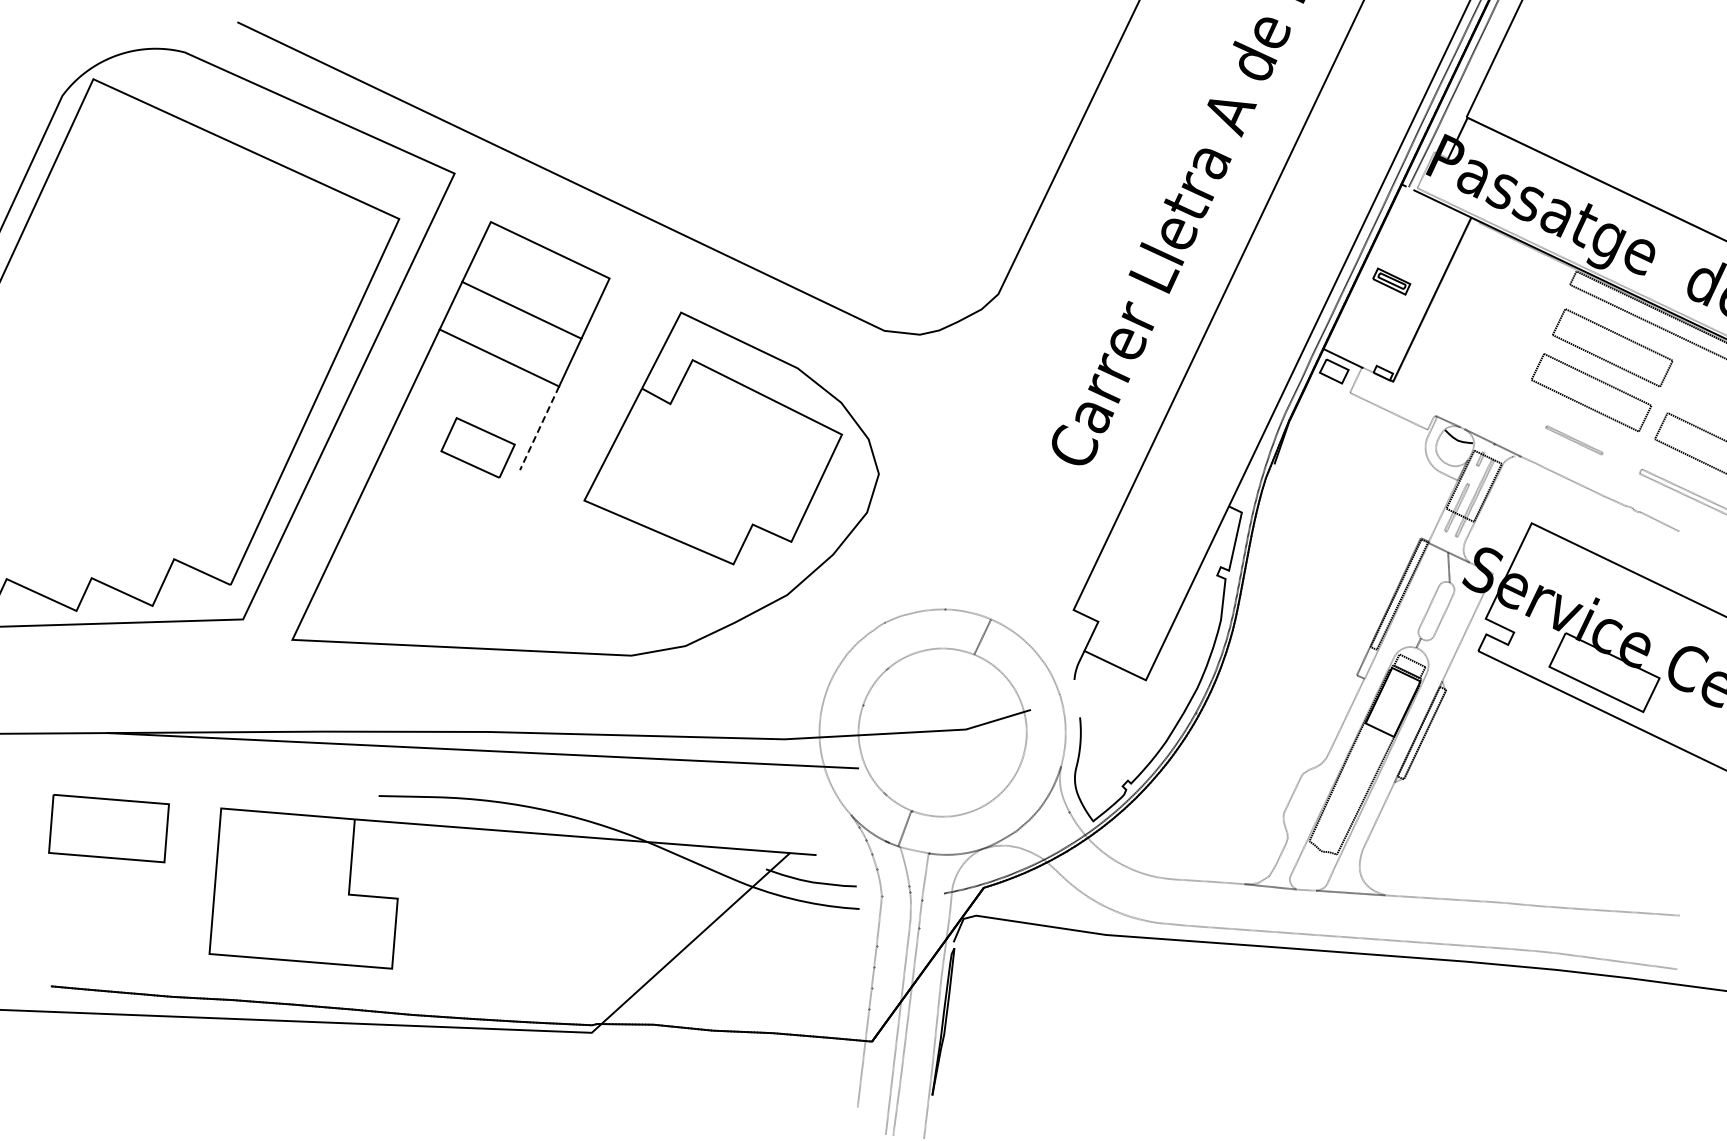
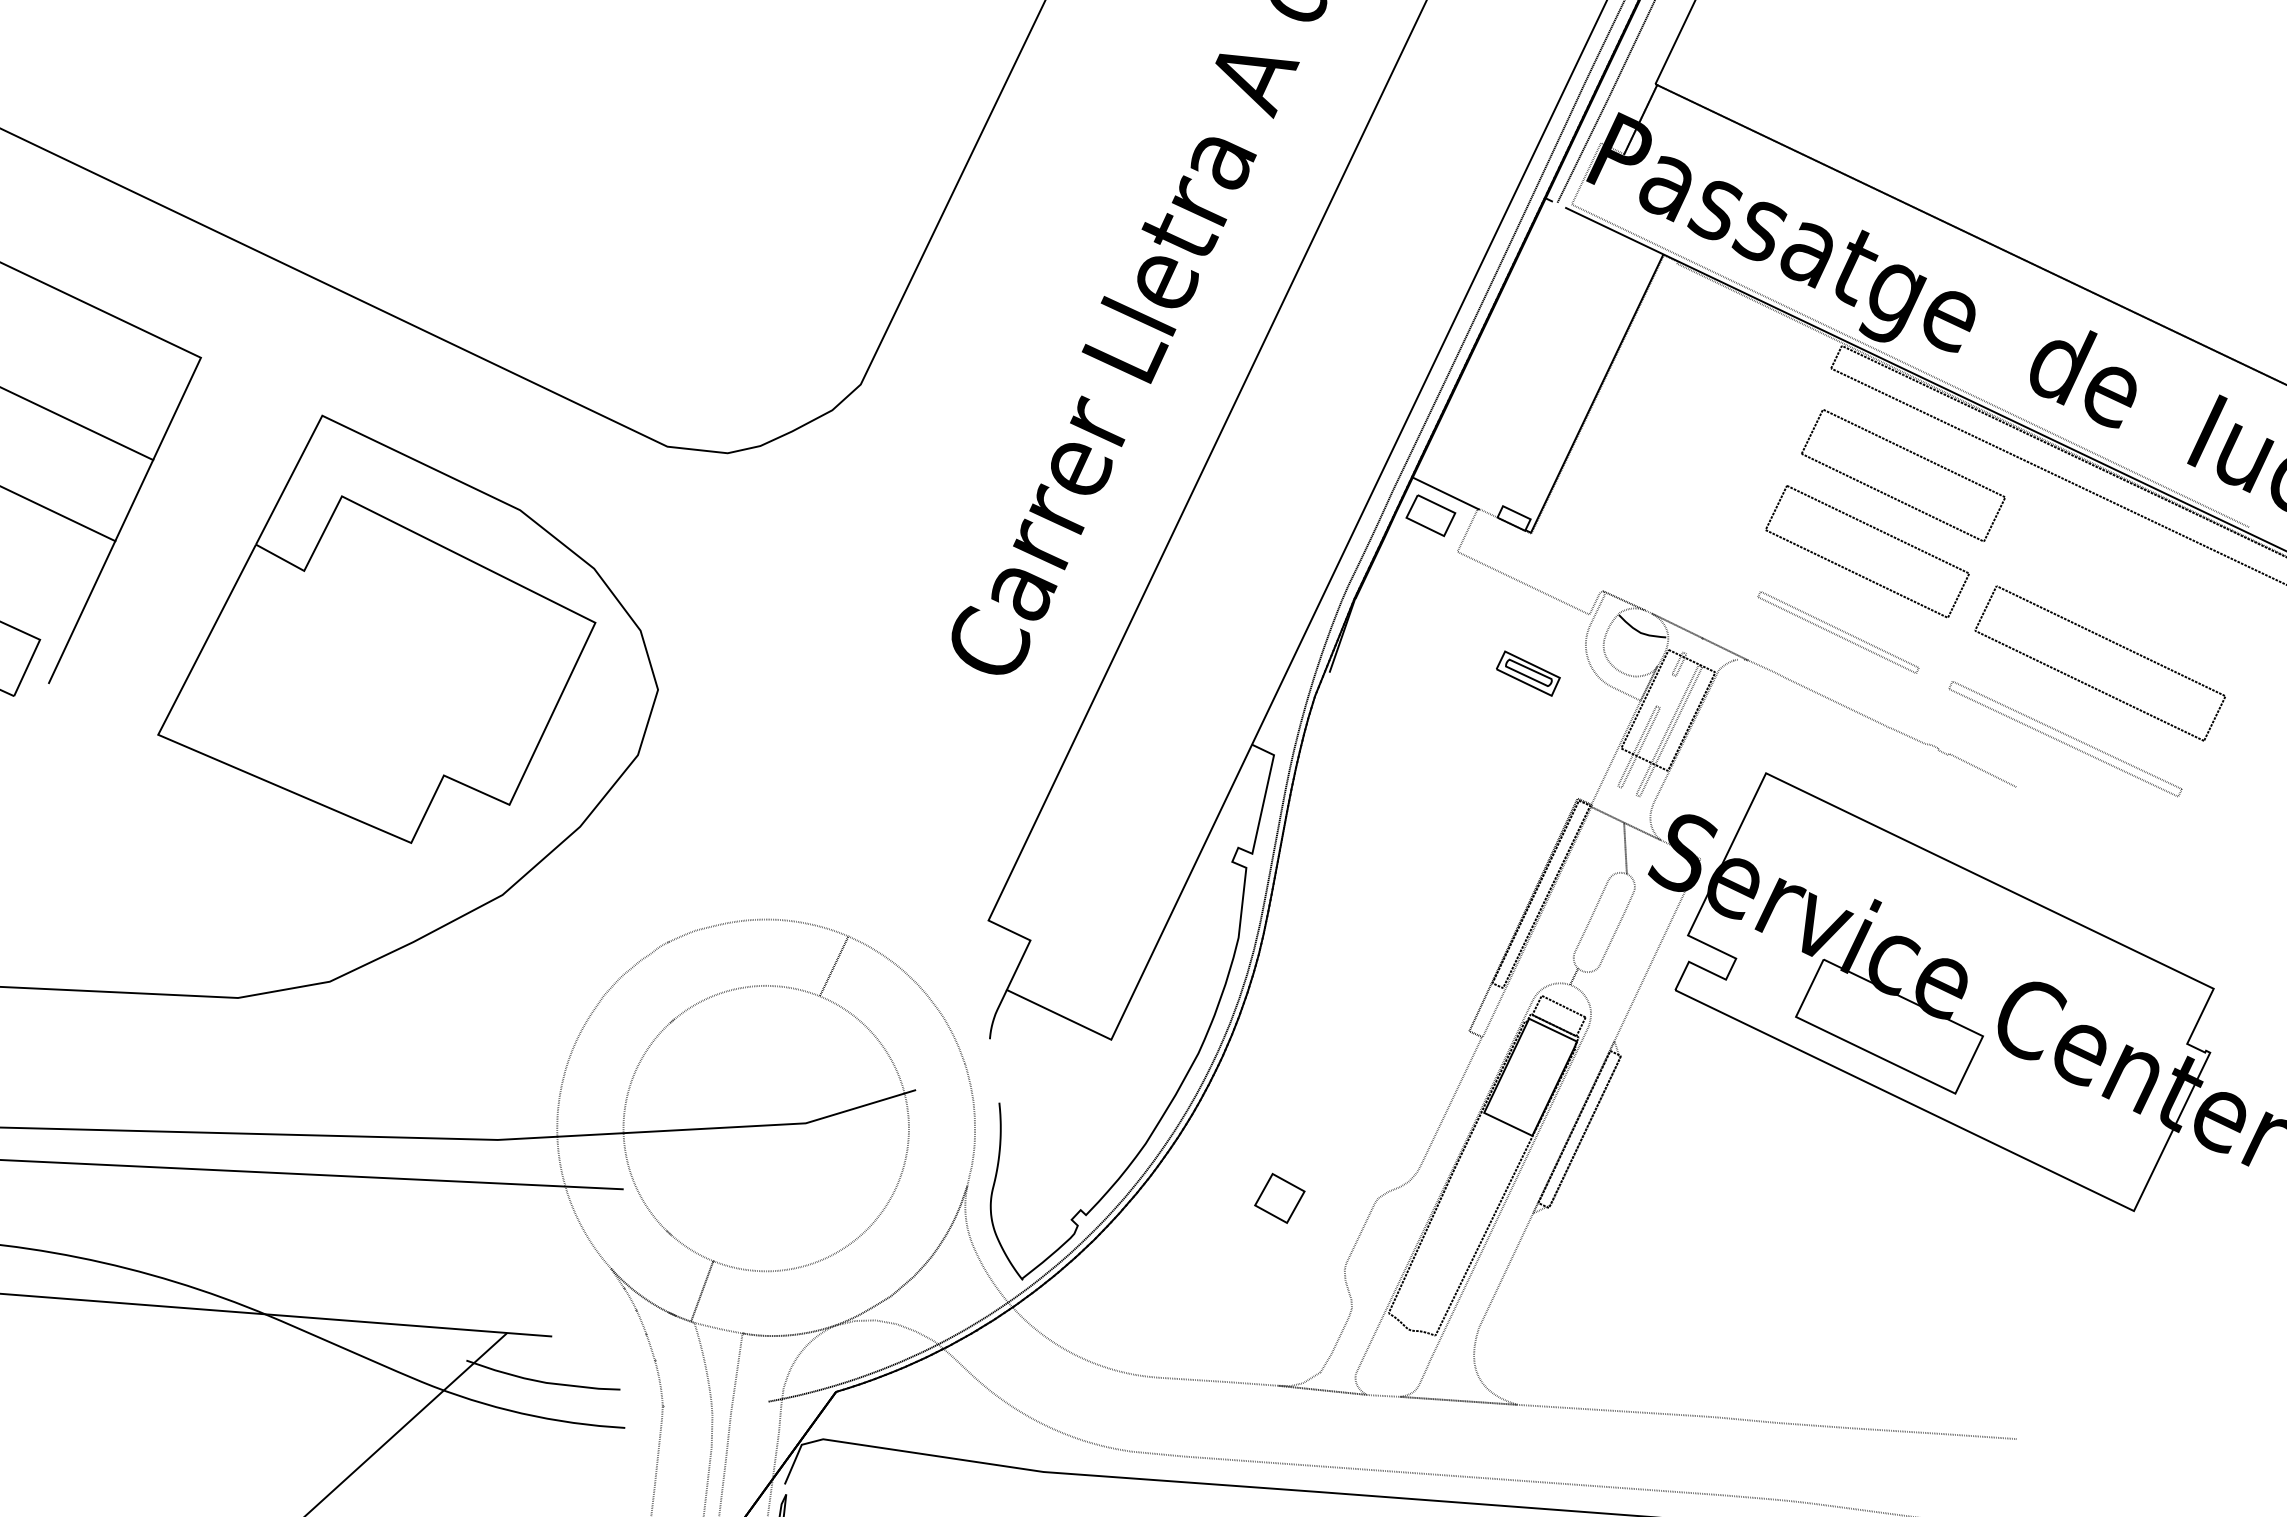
part: (1391, 281) -> (1528, 673), moved
line: (539, 428) -> (81, 612), dashed -> solid
part: (1574, 440) -> (1838, 632), size x1.67
part: (1244, 773) -> (1278, 1197), added

